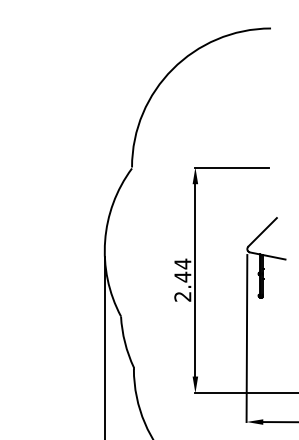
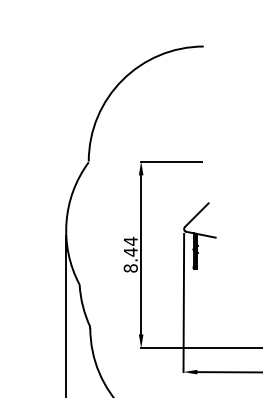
text: (182, 296) -> (130, 268), 2.44 -> 8.44

